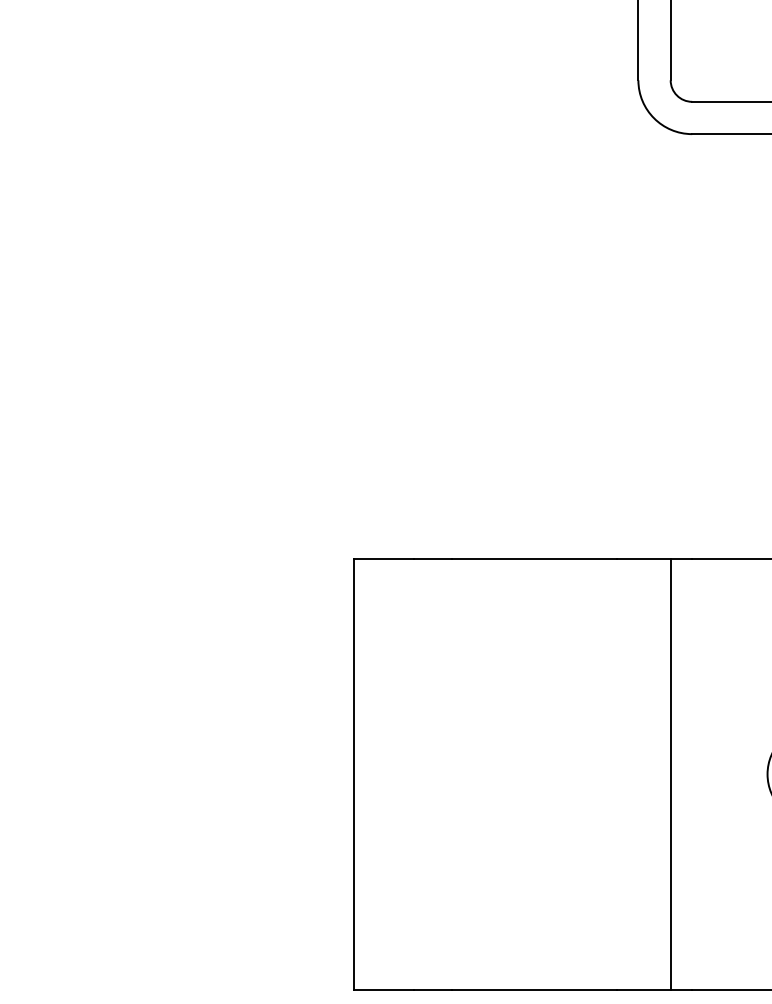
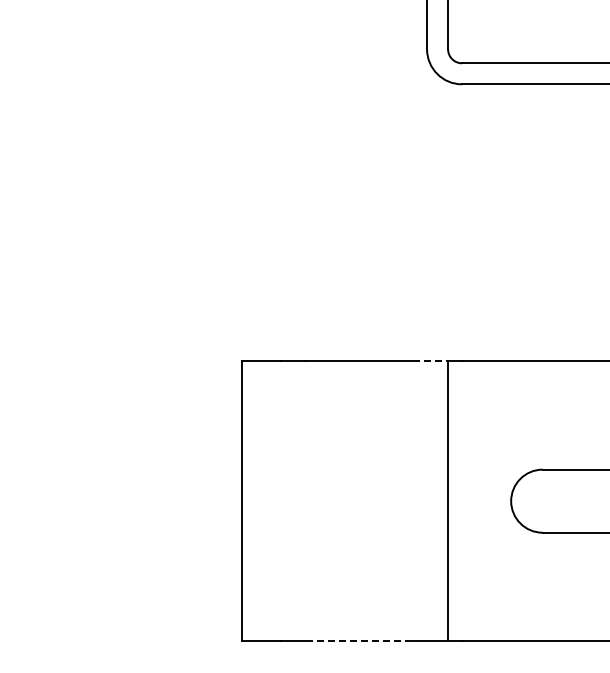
line: (643, 559) -> (430, 361), solid -> dashed
line: (534, 989) -> (359, 641), solid -> dashed

